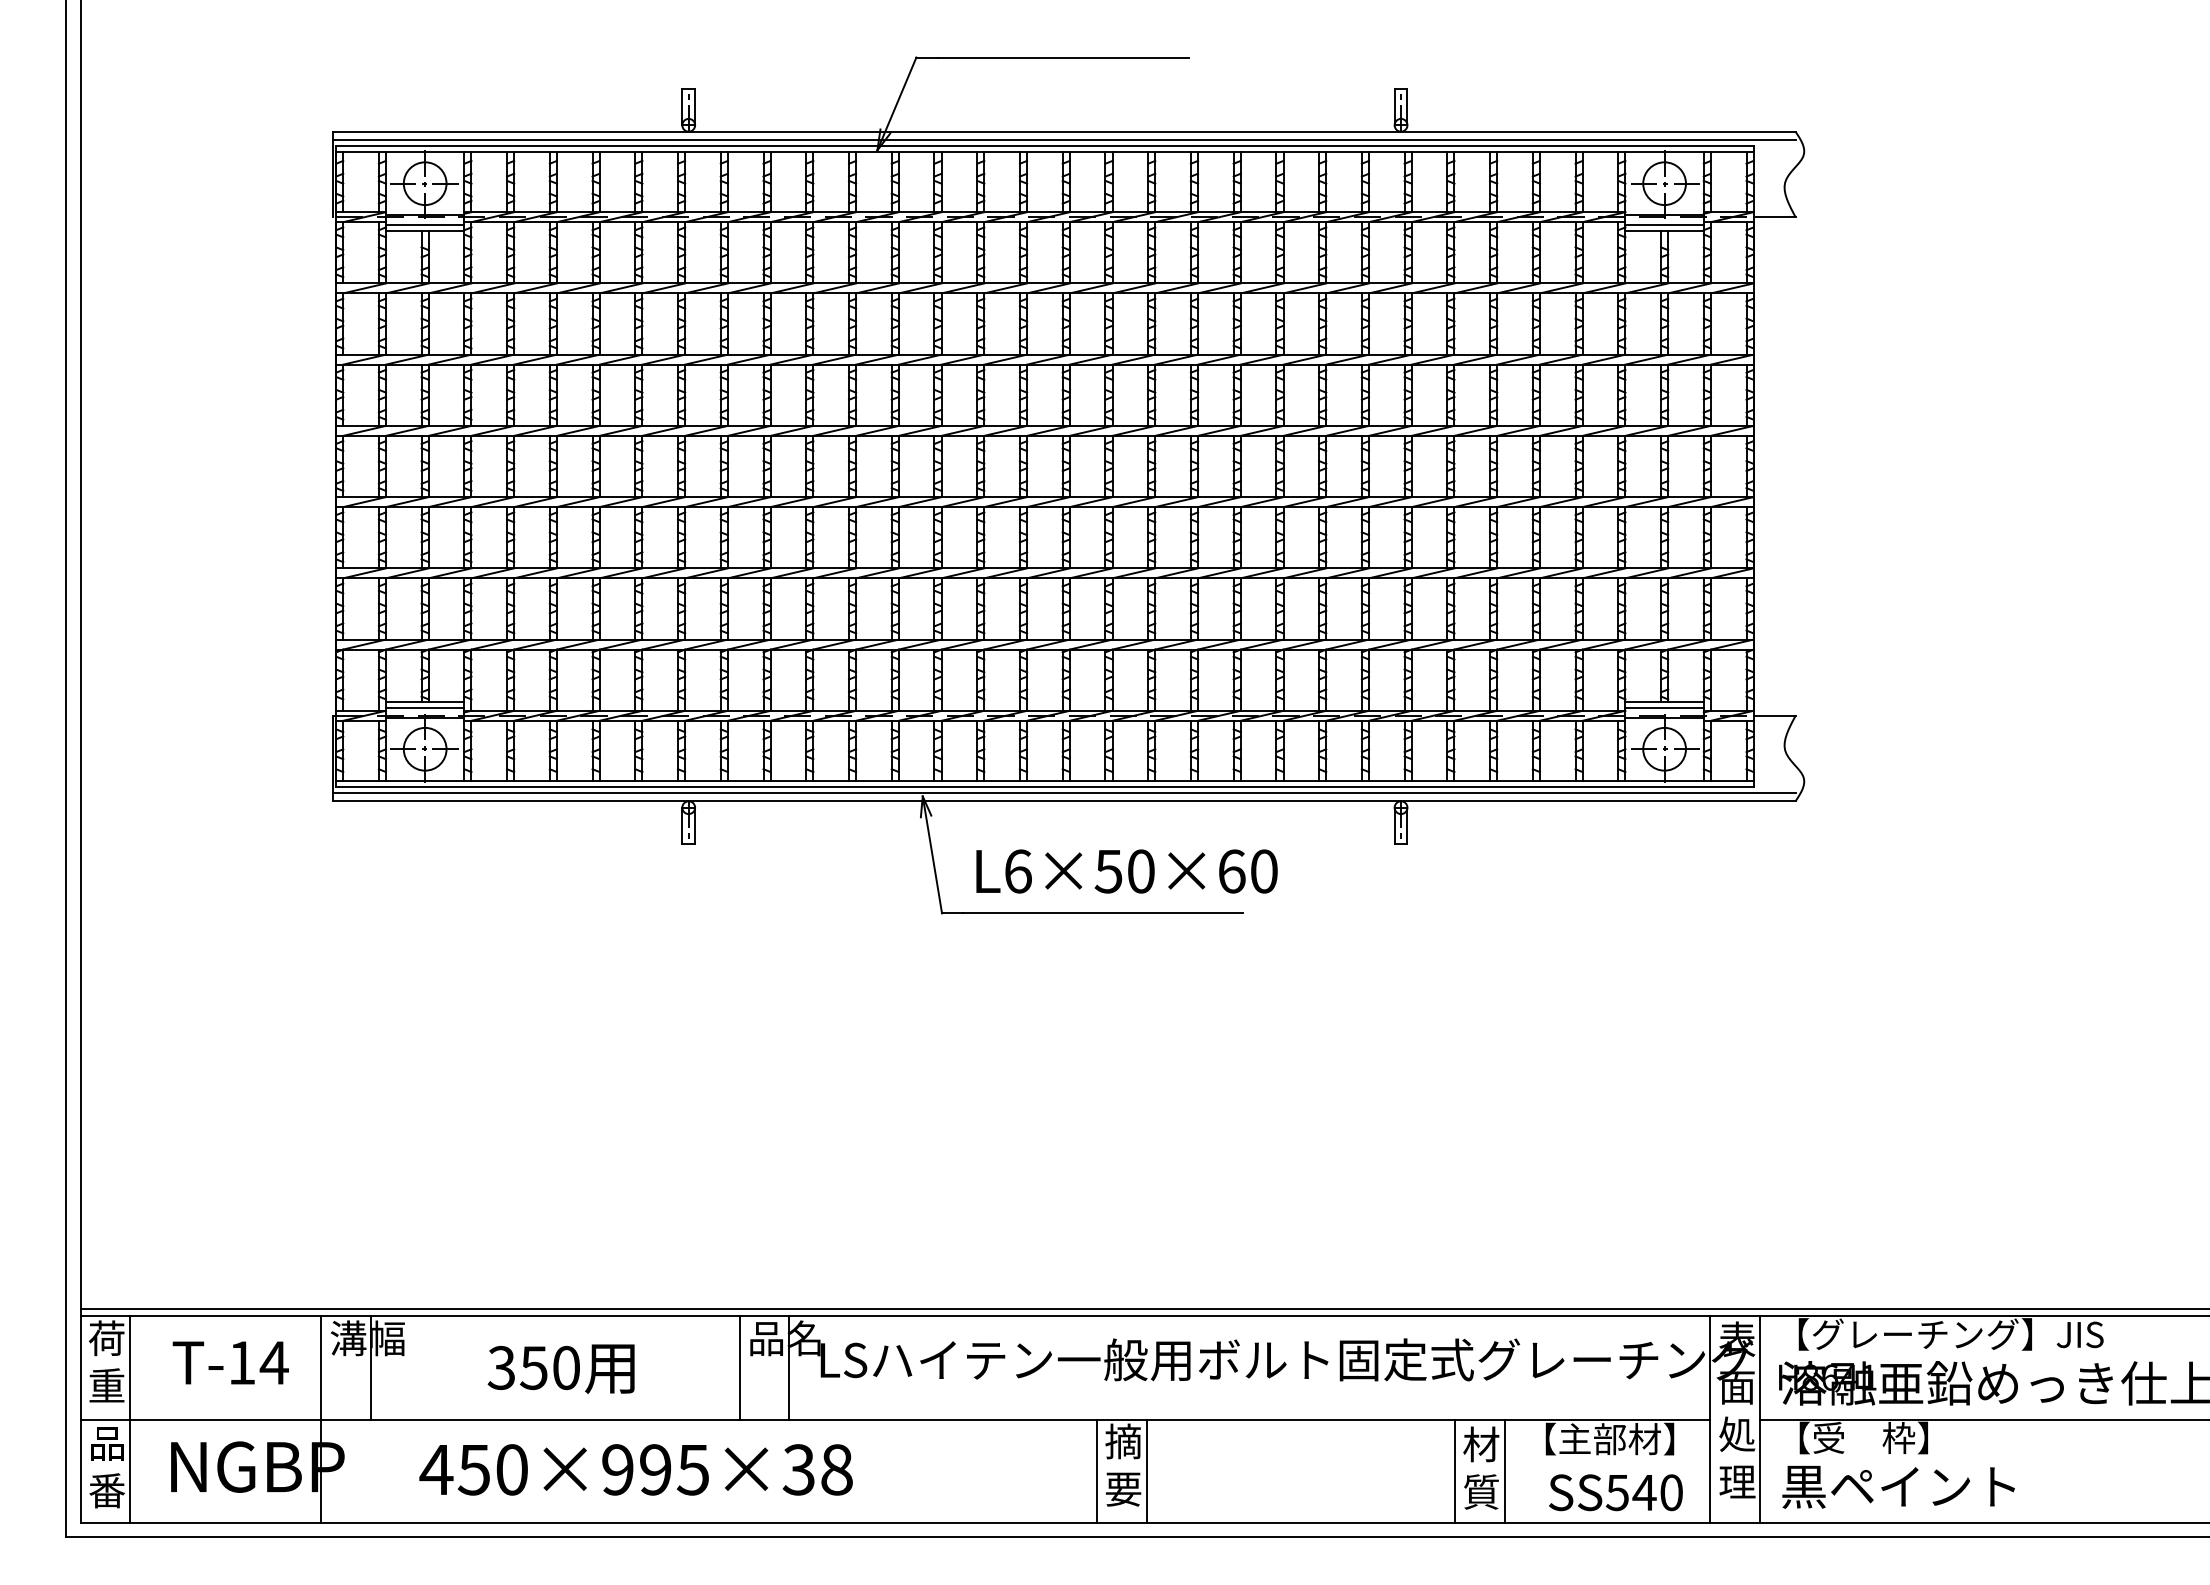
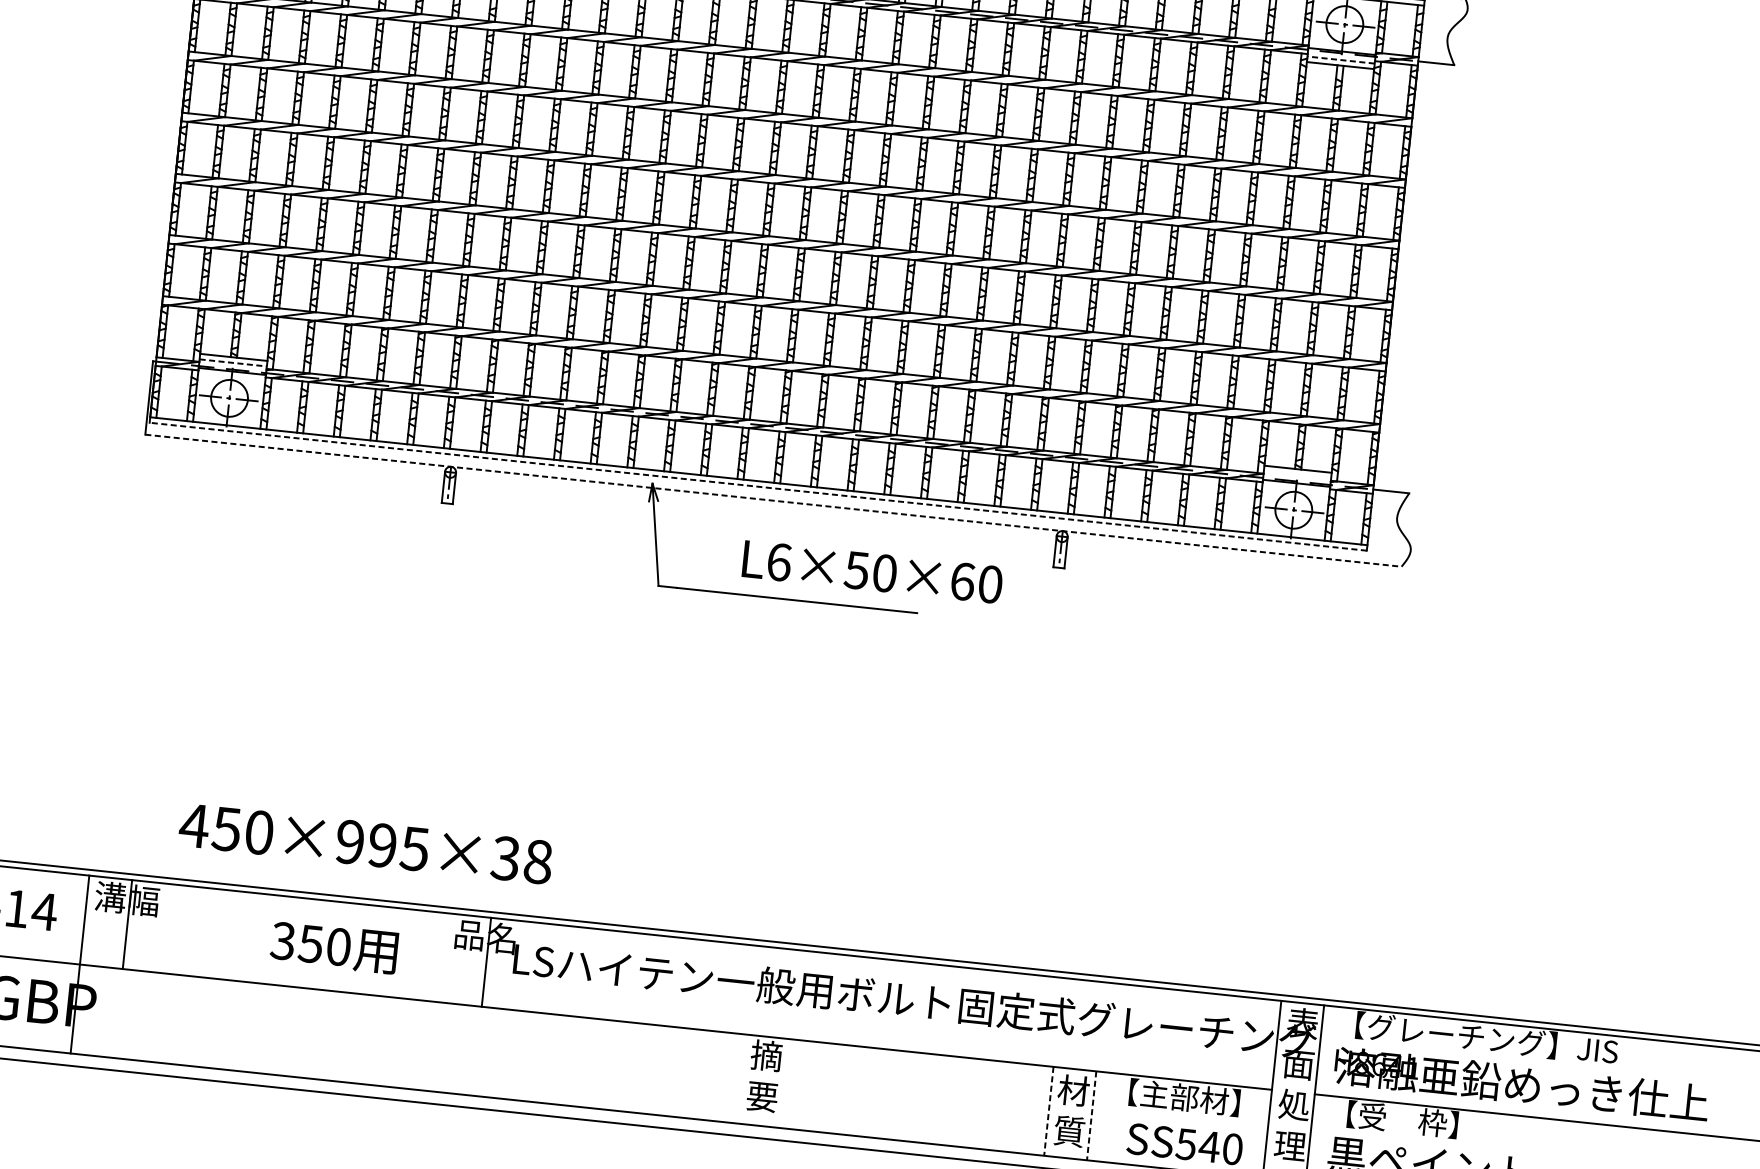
line: (1664, 225) -> (1340, 60), solid -> dashed
line: (425, 707) -> (233, 362), solid -> dashed
line: (1664, 707) -> (1297, 474), removed
line: (1044, 787) -> (757, 487), solid -> dashed
line: (1063, 792) -> (773, 493), removed
line: (1064, 801) -> (773, 500), solid -> dashed
text: (1126, 871) -> (872, 572), moved
line: (739, 1367) -> (443, 957), removed
text: (560, 1368) -> (333, 946), moved
text: (635, 1469) -> (365, 843), moved
line: (1097, 1471) -> (741, 1079), removed
line: (1147, 1471) -> (784, 1083), removed
line: (1455, 1471) -> (1049, 1111), solid -> dashed
line: (1505, 1471) -> (1091, 1116), solid -> dashed

